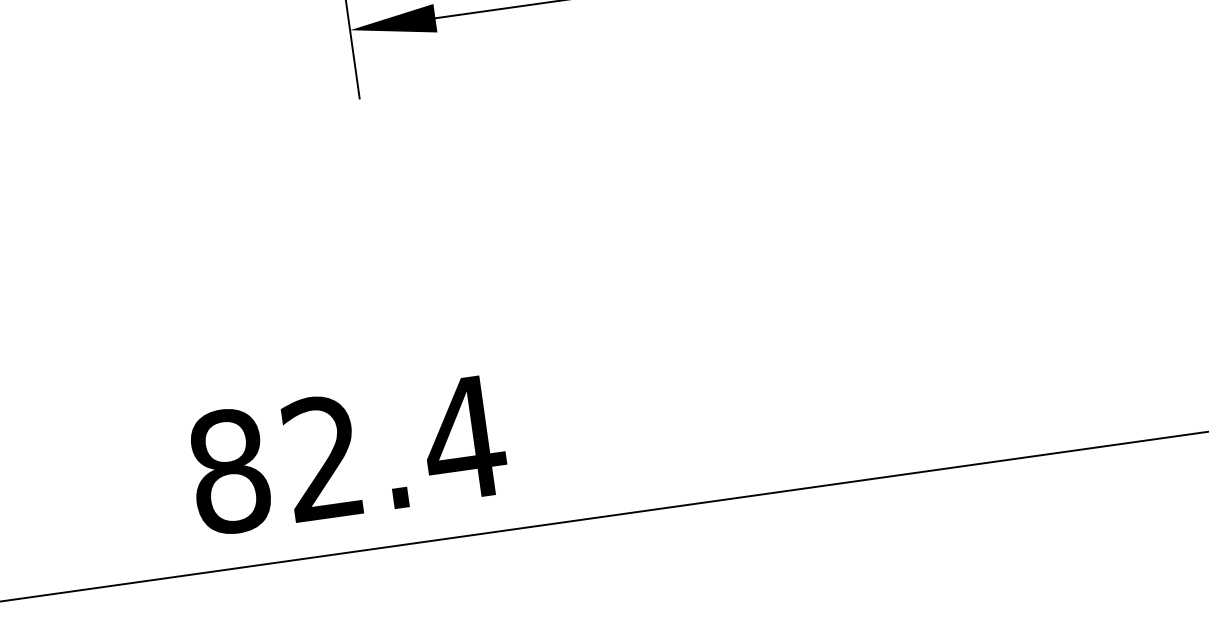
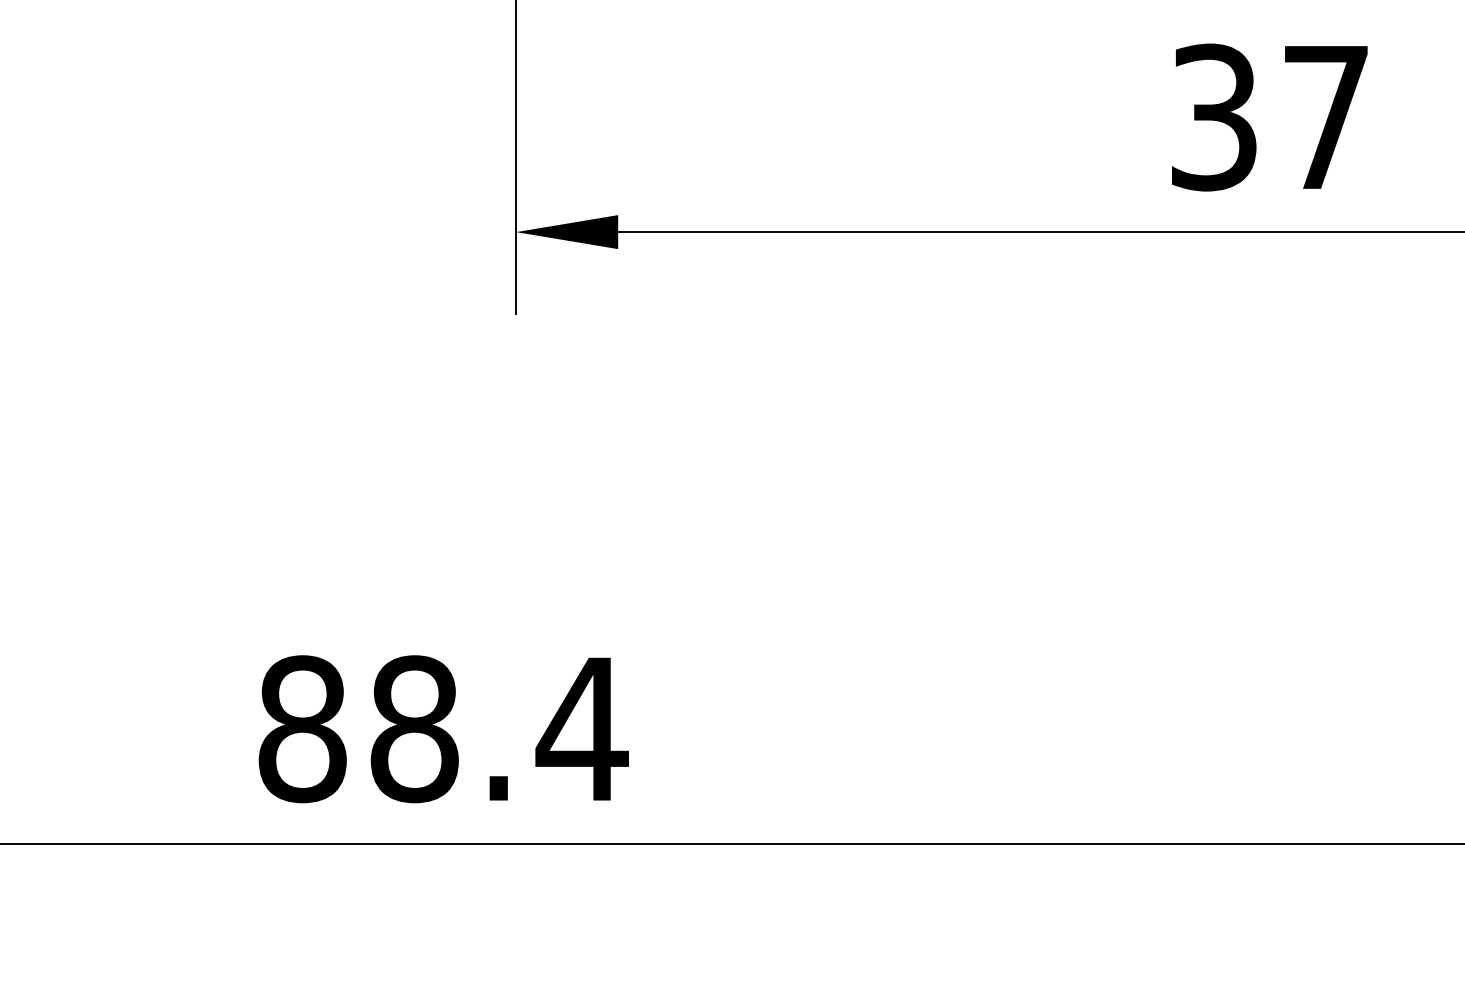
text: (323, 458) -> (414, 729), 82.4 -> 88.4

